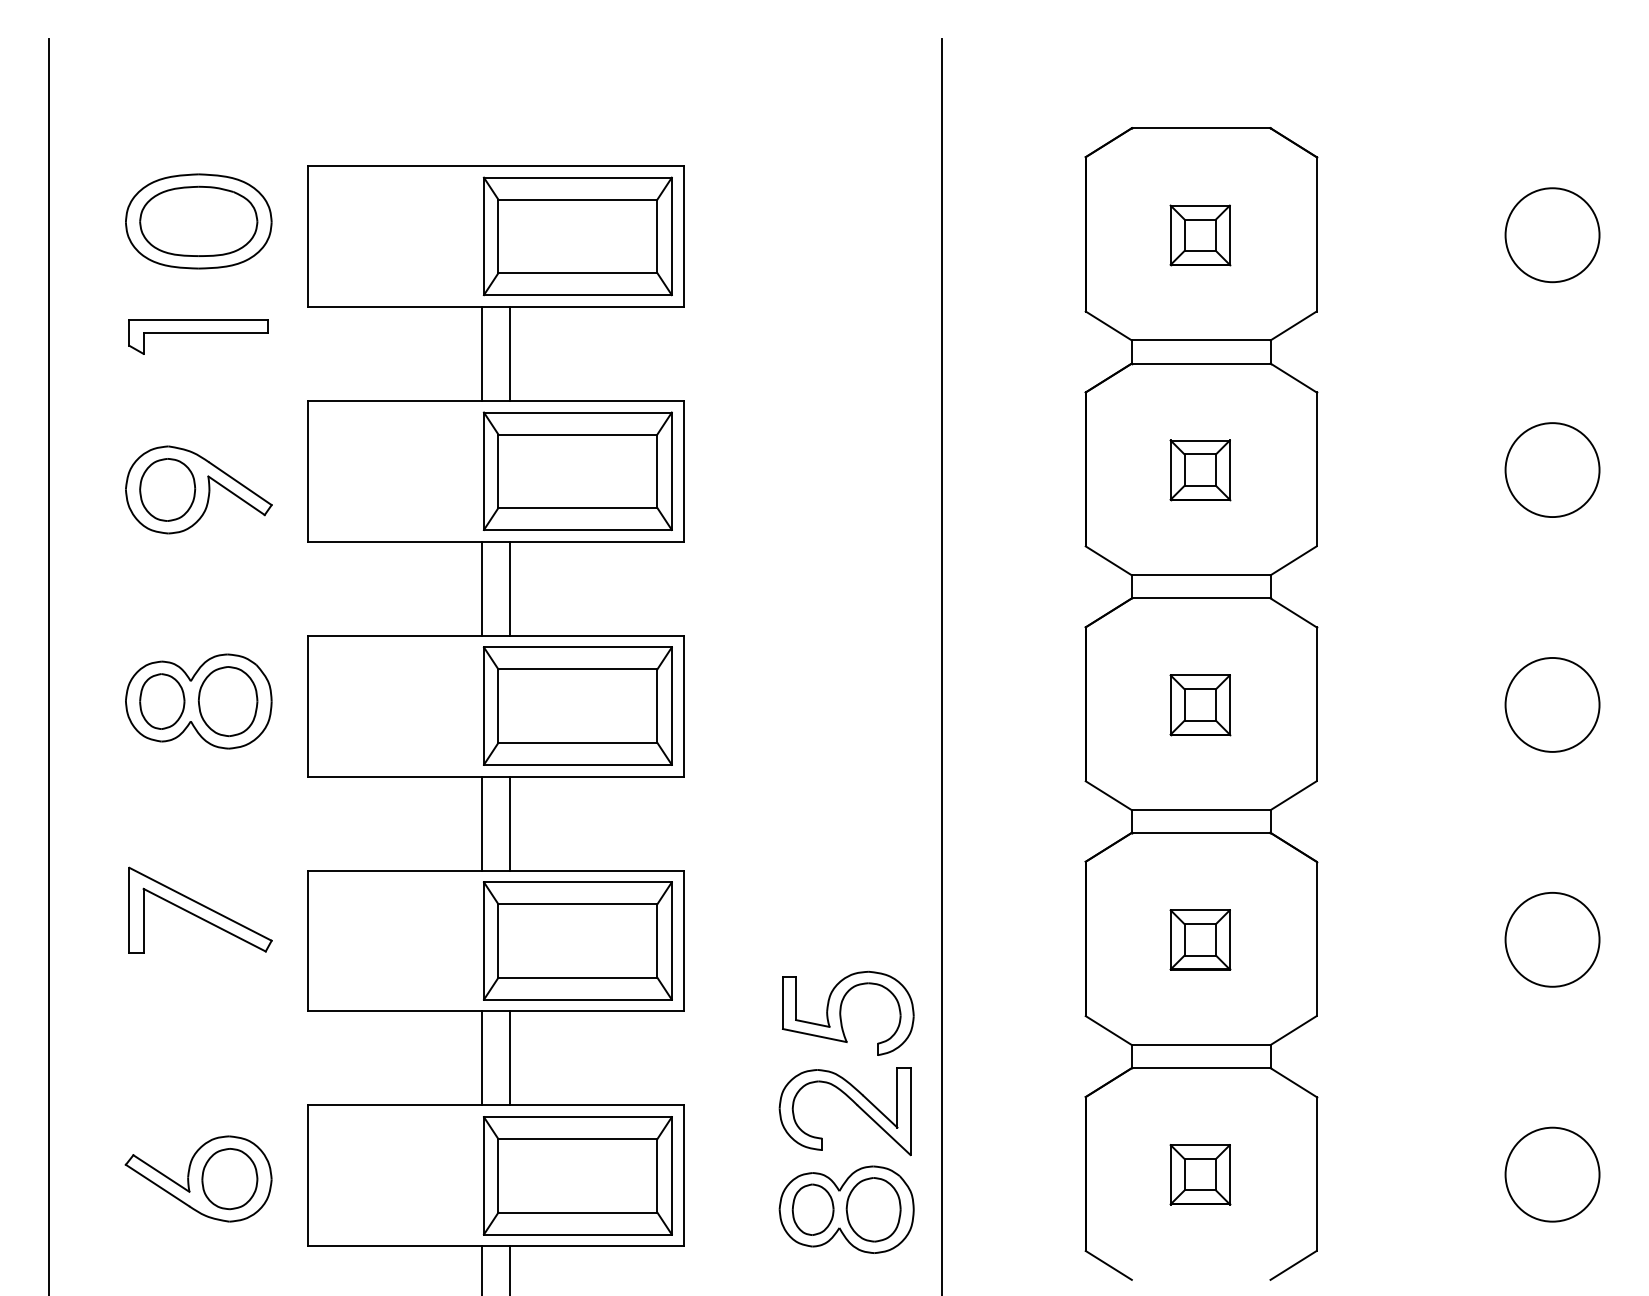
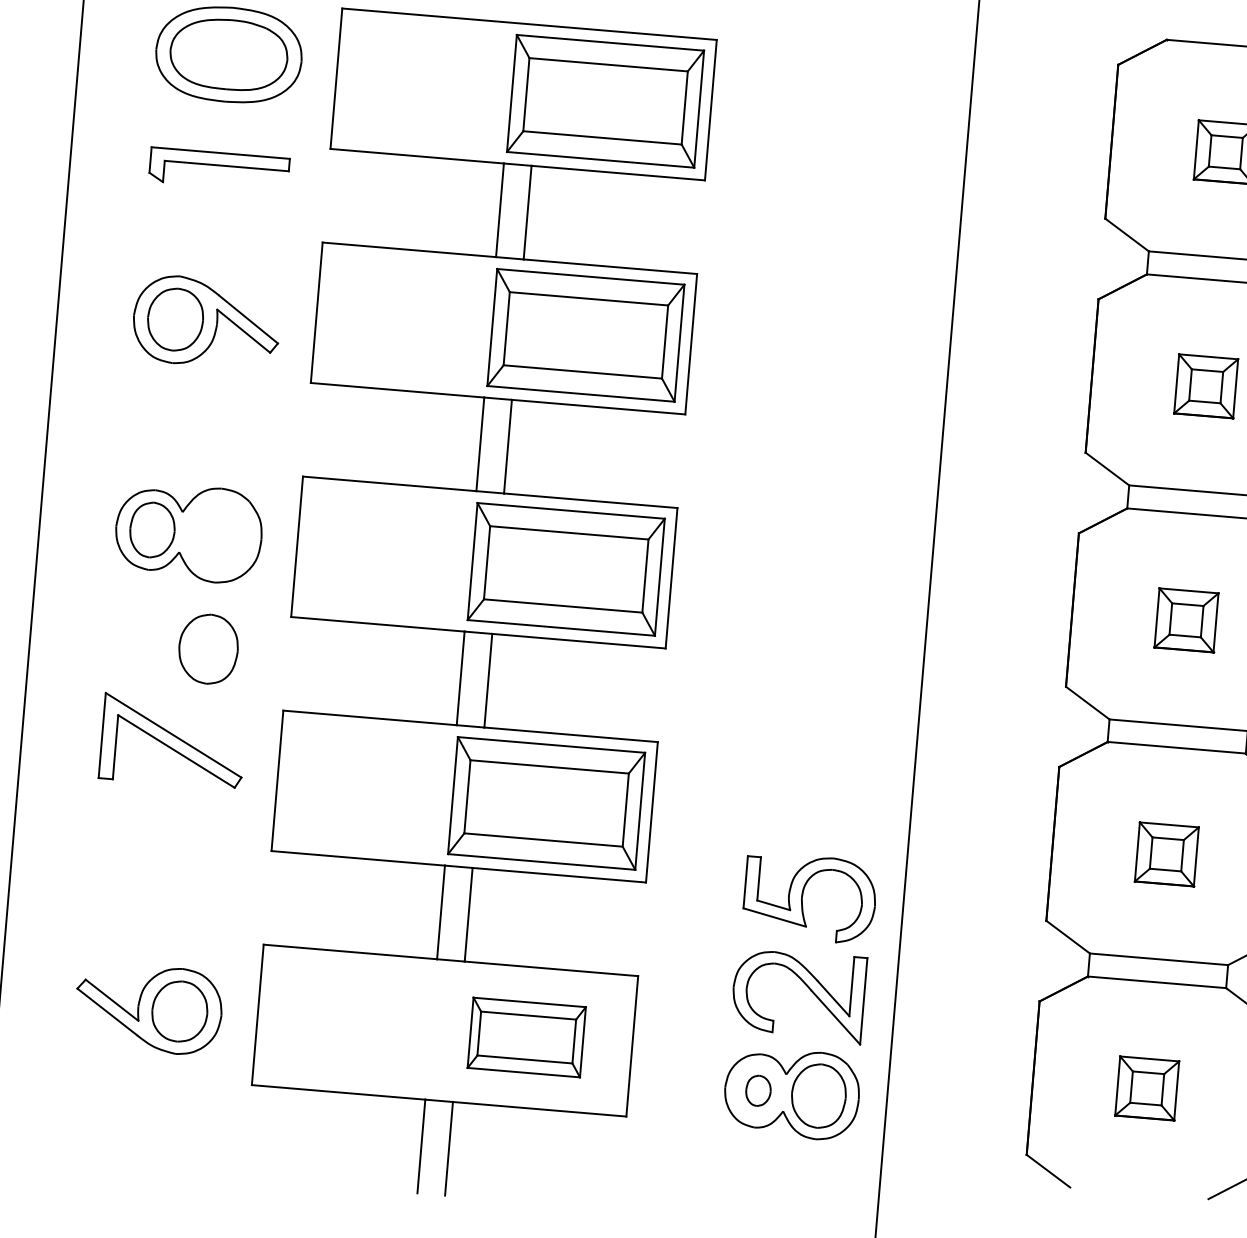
part: (227, 701) -> (207, 649), moved
part: (577, 1175) -> (526, 1037), size x0.6
part: (812, 1209) -> (757, 1090), size x0.6

